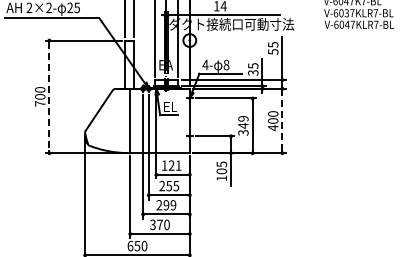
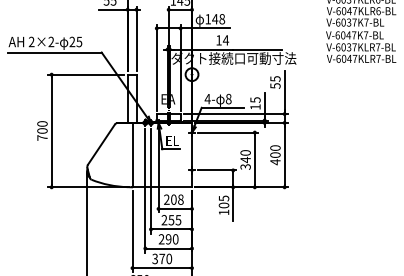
text: (253, 72) -> (255, 106), 35 -> 15
line: (49, 97) -> (51, 131), dashed -> solid
text: (243, 118) -> (245, 152), 349 -> 340
line: (282, 120) -> (284, 154), dashed -> solid
text: (171, 165) -> (173, 199), 121 -> 208
text: (173, 205) -> (175, 239), 299 -> 290

